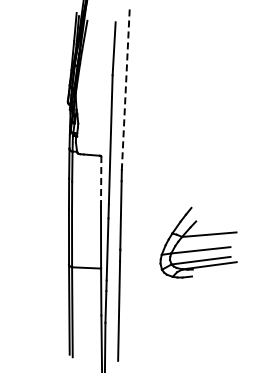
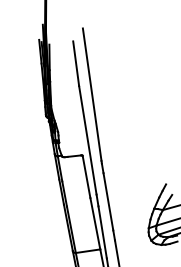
line: (125, 88) -> (91, 95), dashed -> solid
line: (101, 181) -> (86, 176), dashed -> solid

